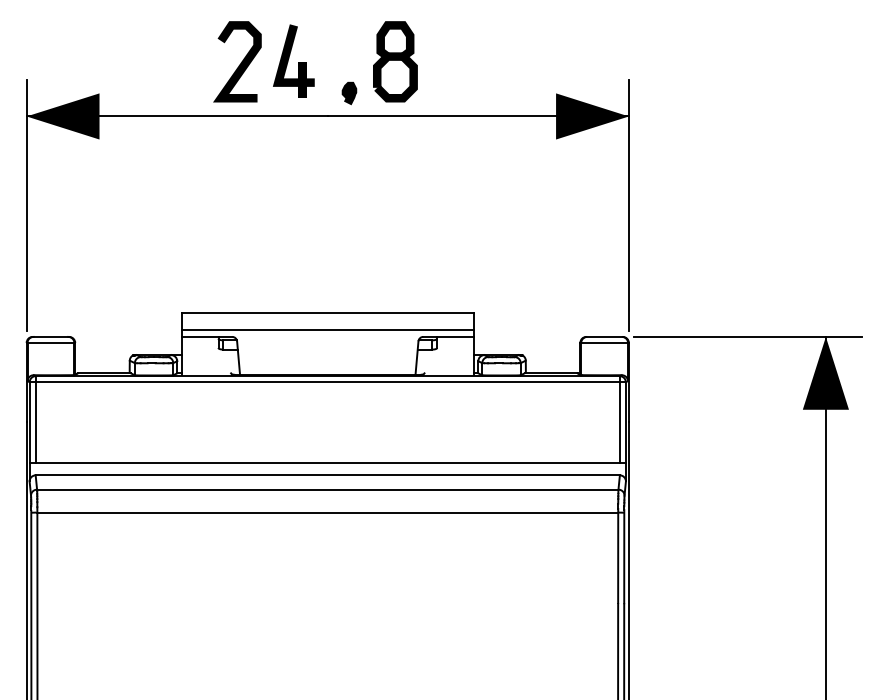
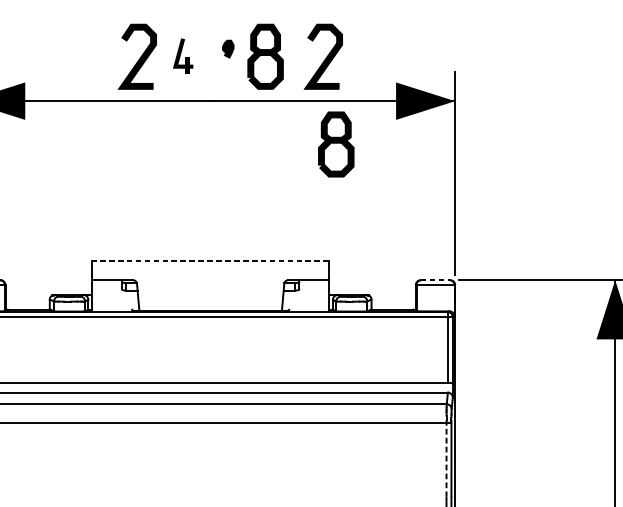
part: (293, 60) -> (182, 55), size x0.6
curve: (469, 63) -> (325, 58), added
part: (349, 93) -> (228, 49), moved
part: (482, 169) -> (336, 144), added
line: (327, 312) -> (210, 260), solid -> dashed
line: (327, 329) -> (210, 274), removed
line: (605, 336) -> (436, 279), solid -> dashed
line: (618, 556) -> (446, 458), solid -> dashed

